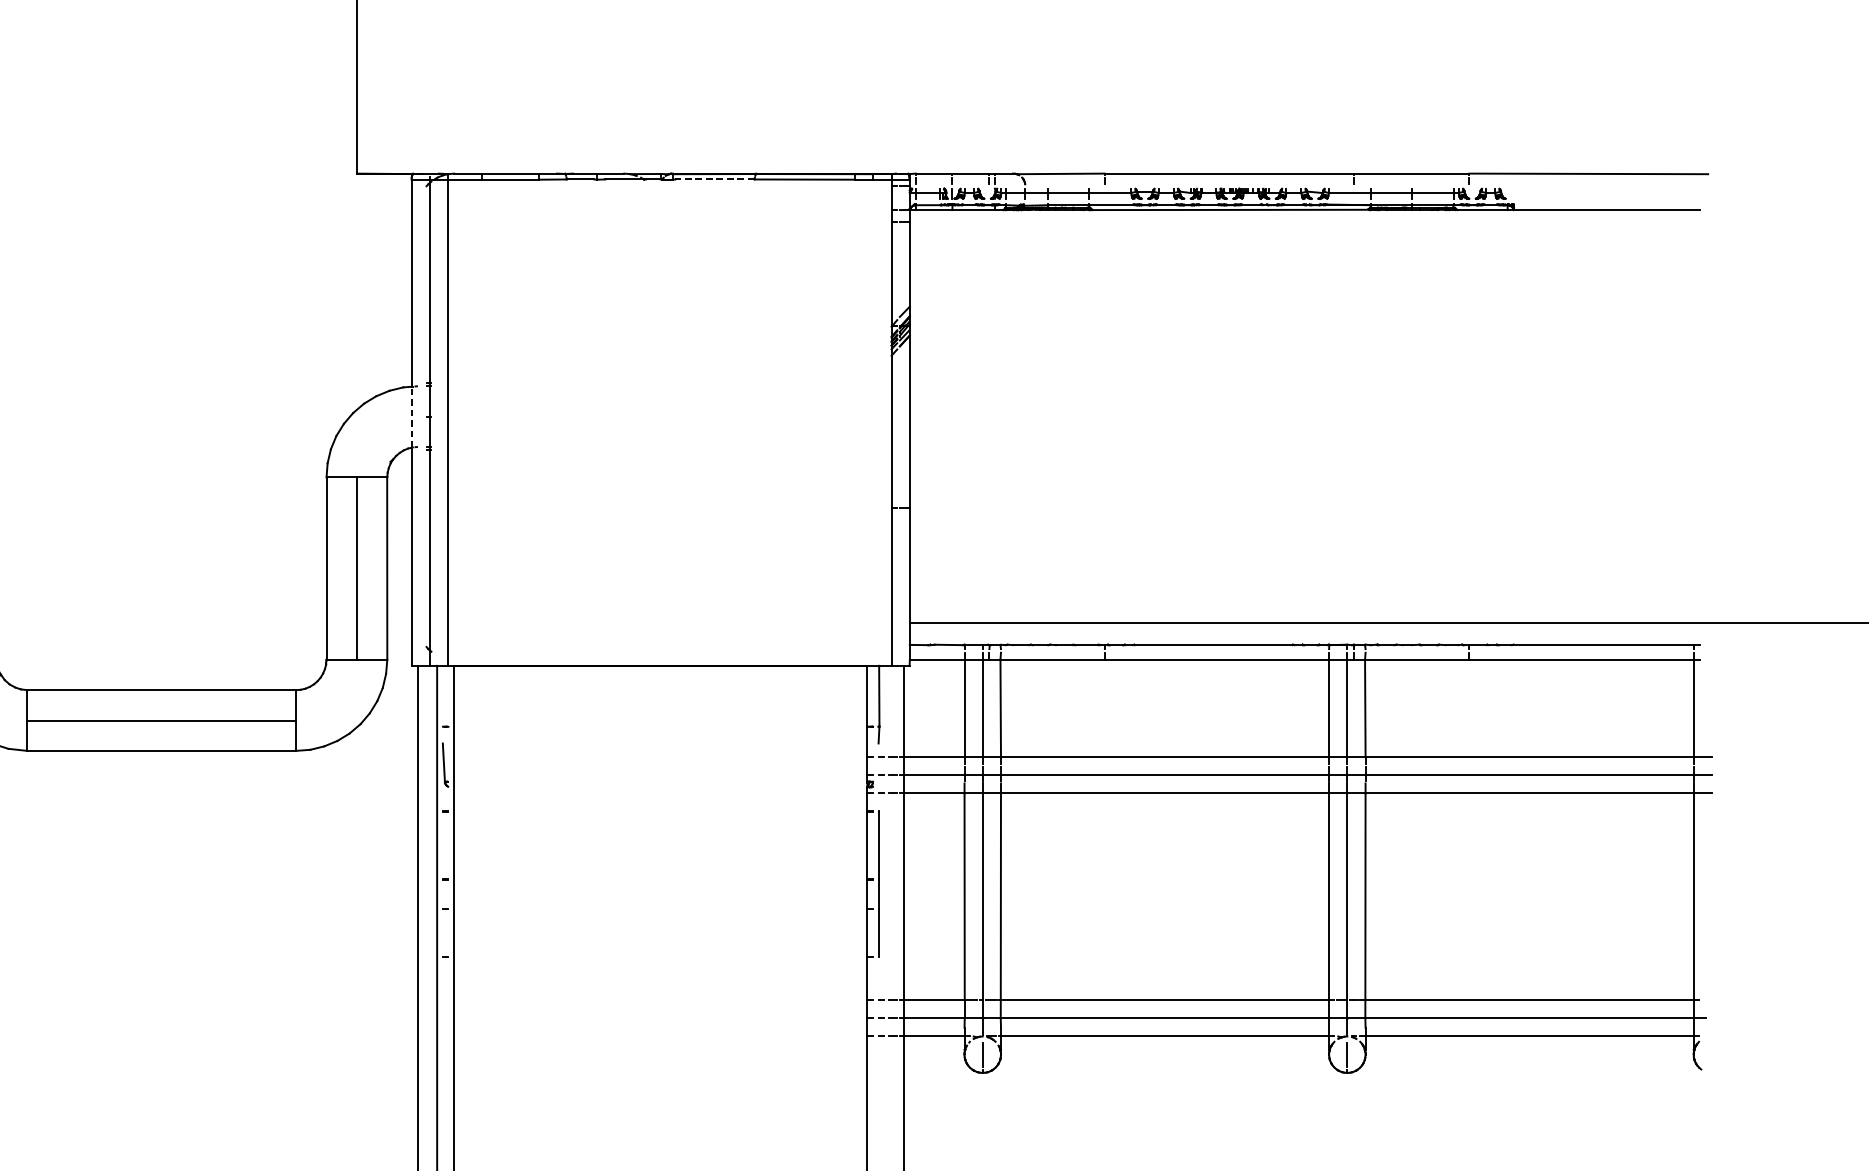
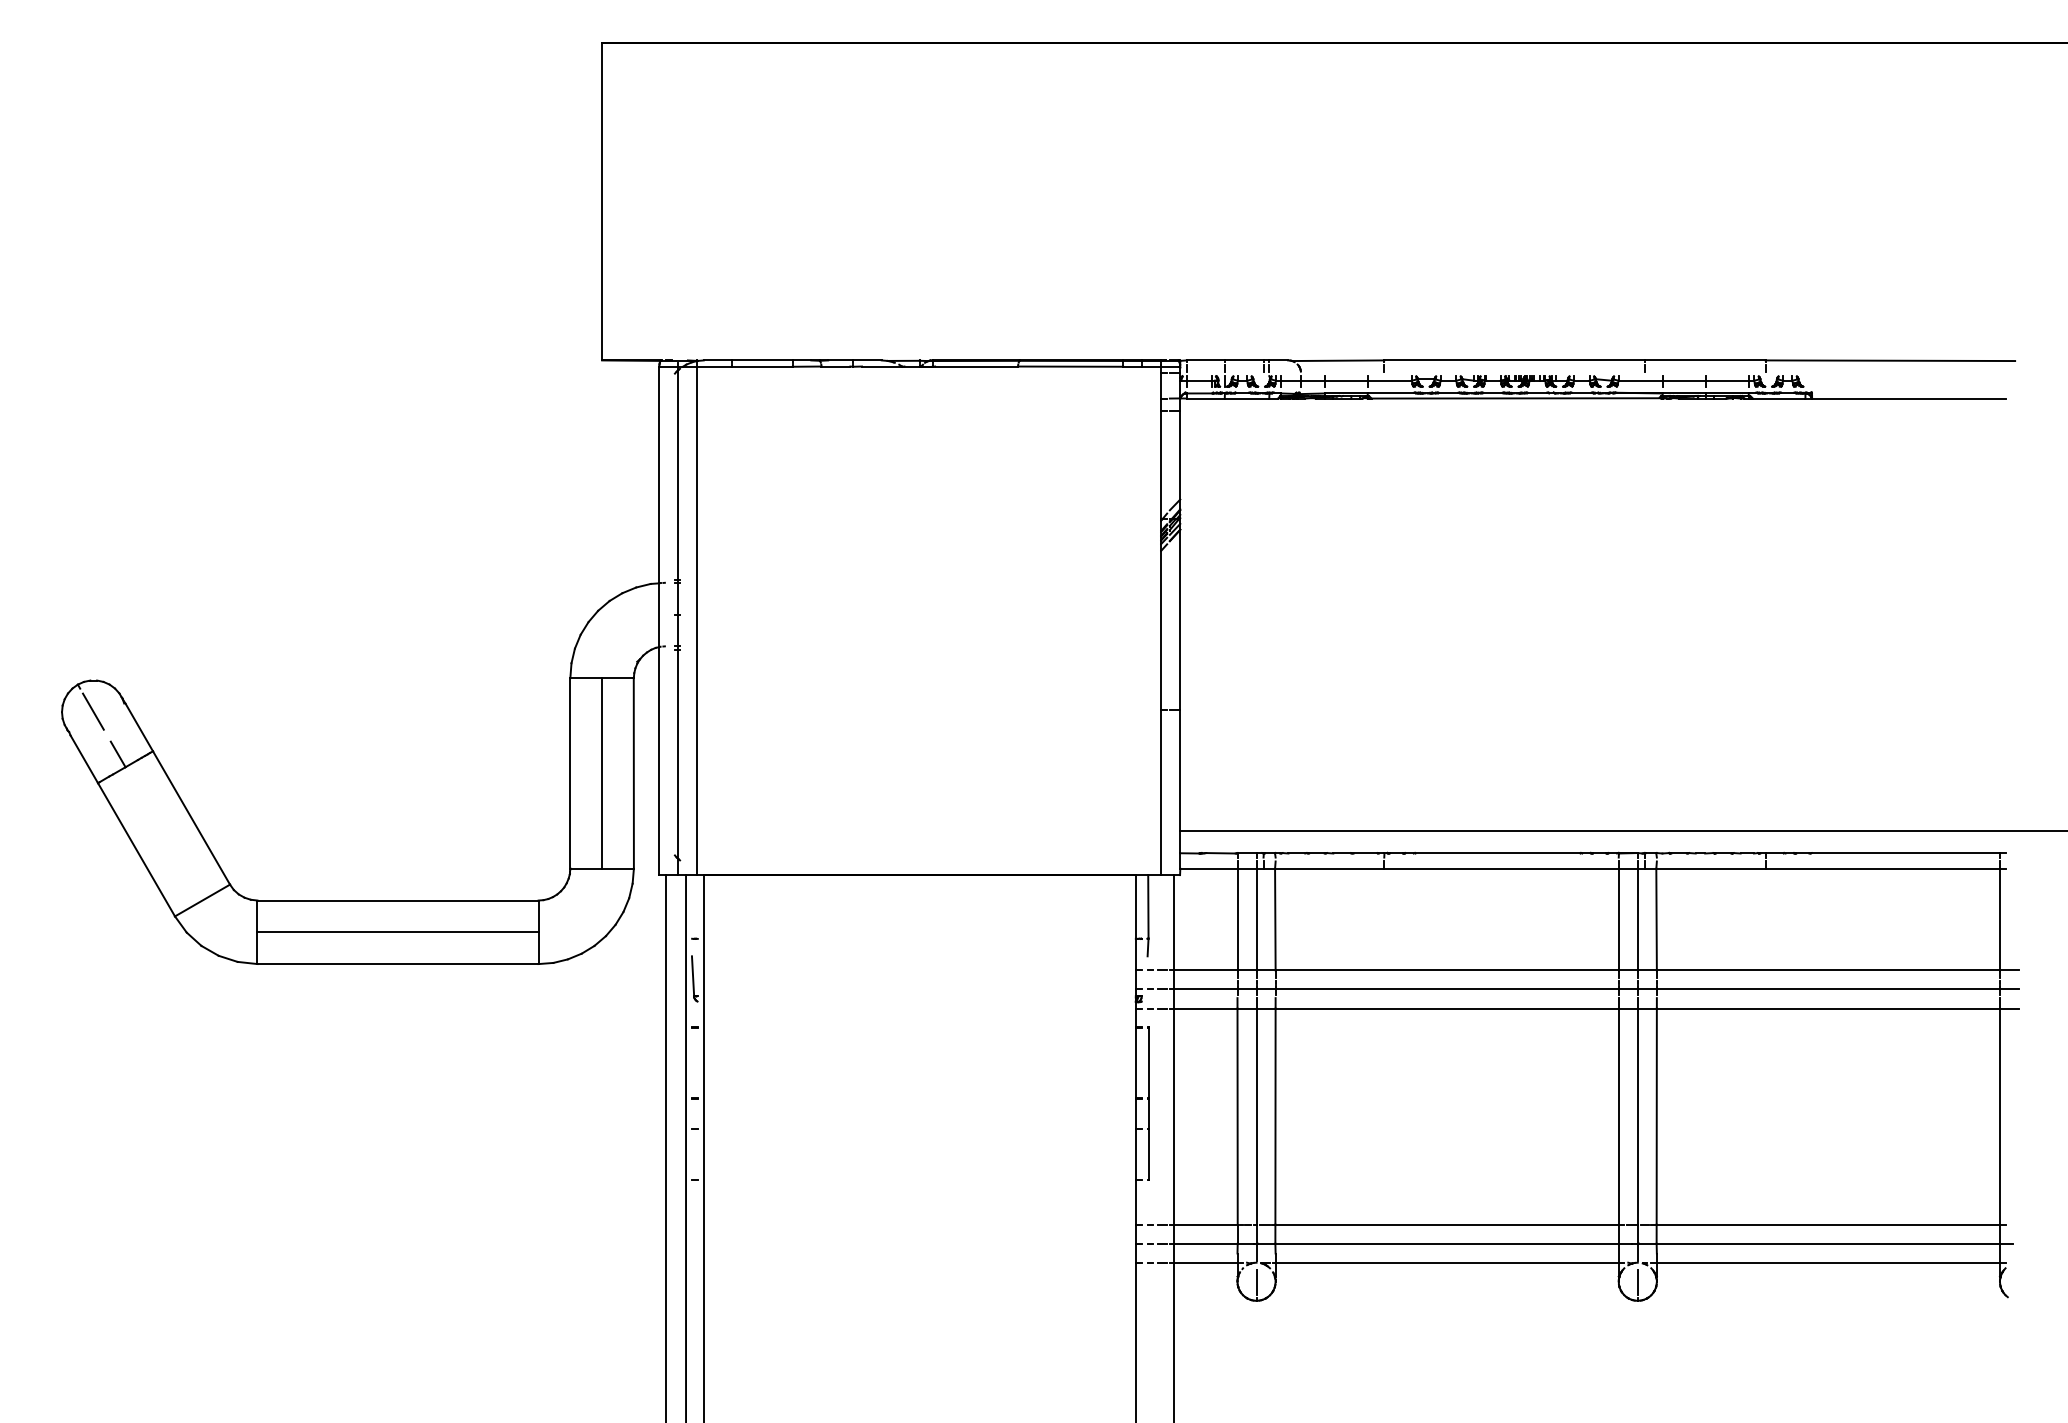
line: (714, 179) -> (976, 366), dashed -> solid
line: (411, 417) -> (659, 615), dashed -> solid

